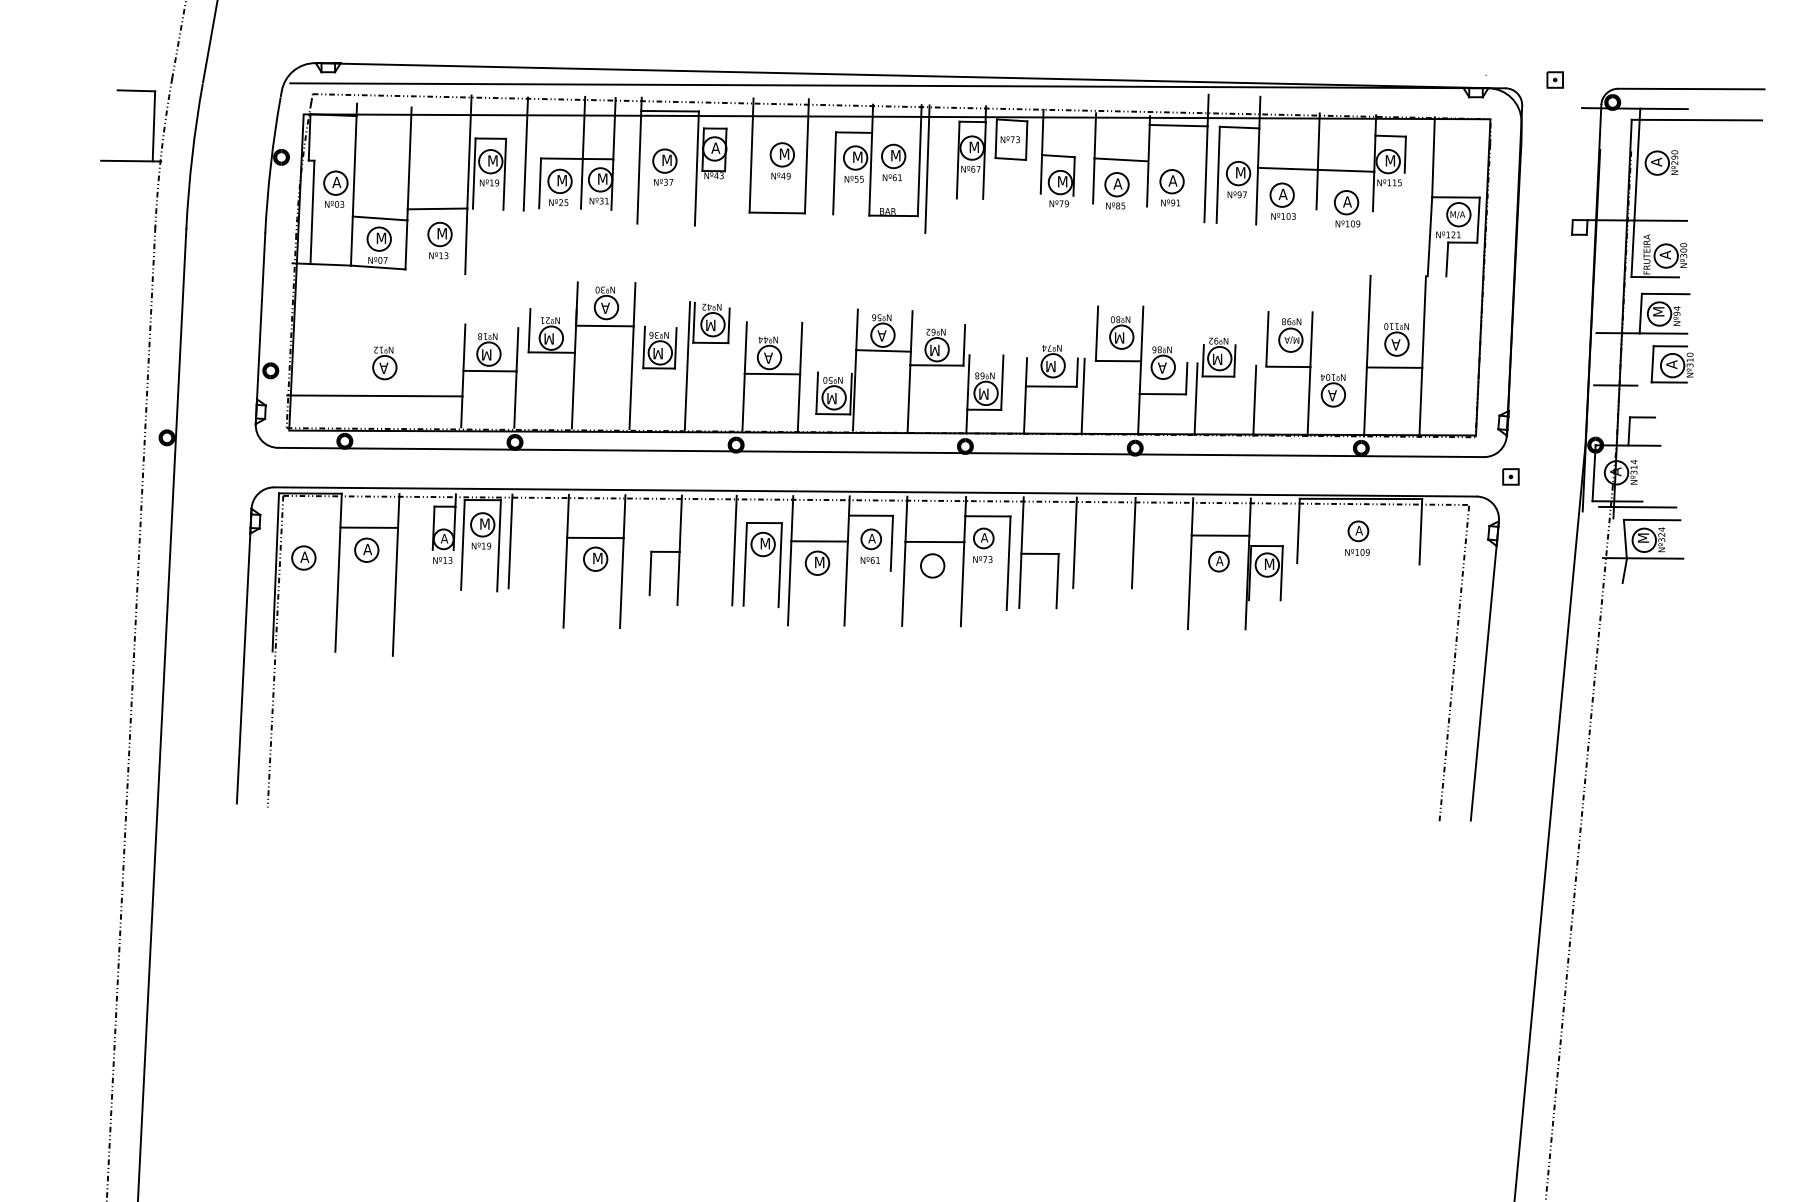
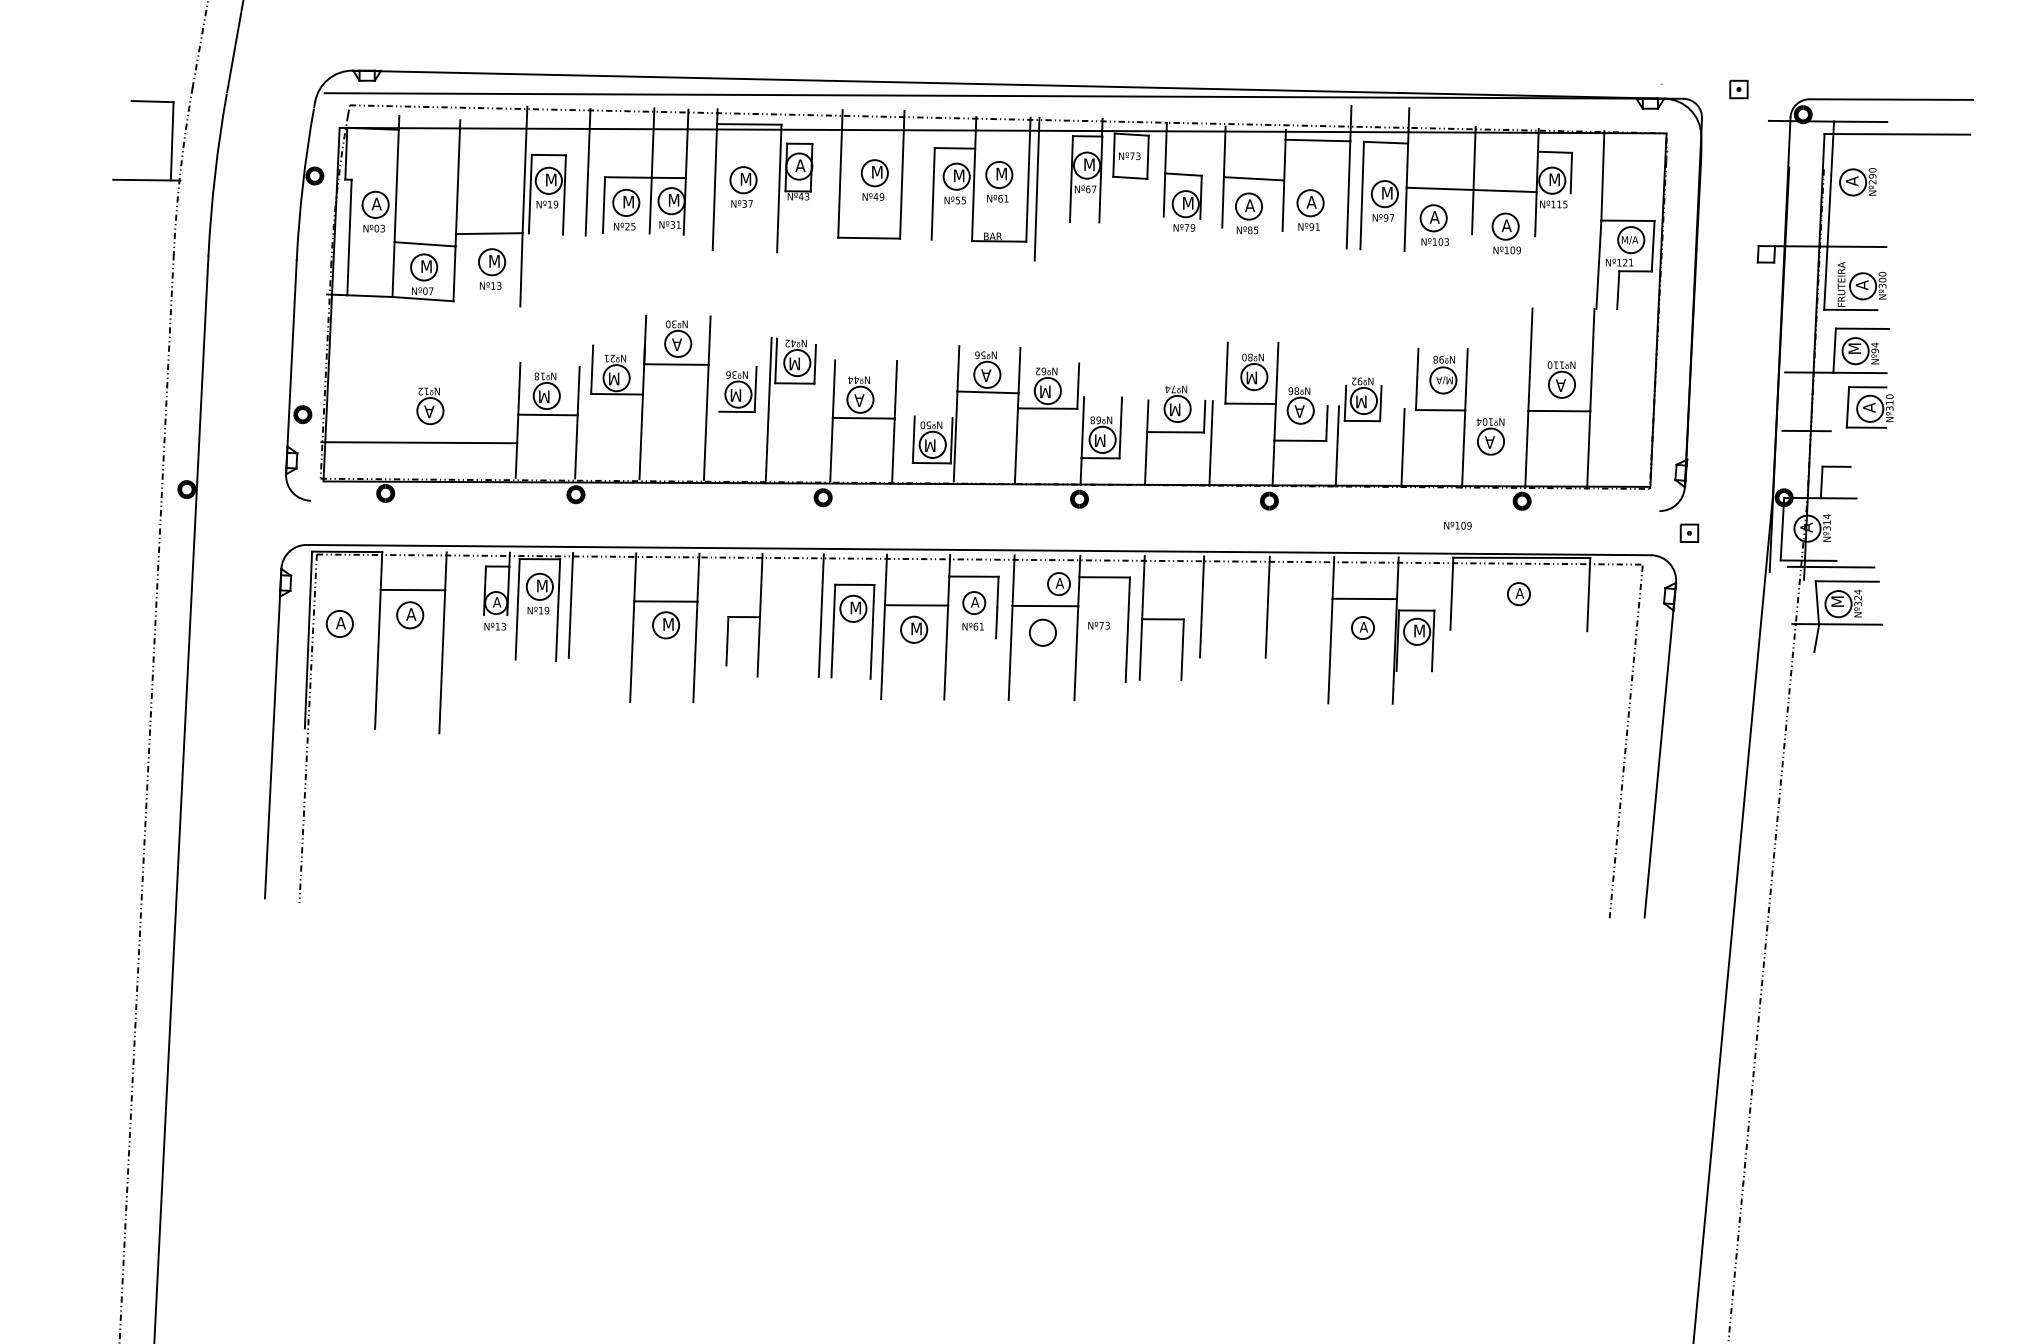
line: (644, 347) -> (720, 388), removed
line: (881, 452) -> (985, 505), removed
part: (983, 537) -> (1058, 583), moved
text: (1357, 552) -> (1457, 525), moved

